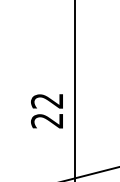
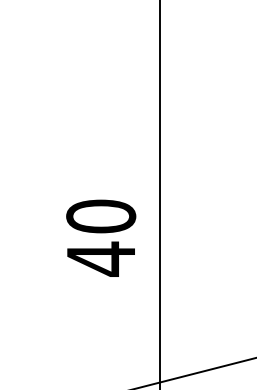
text: (47, 111) -> (101, 238), 22 -> 40

